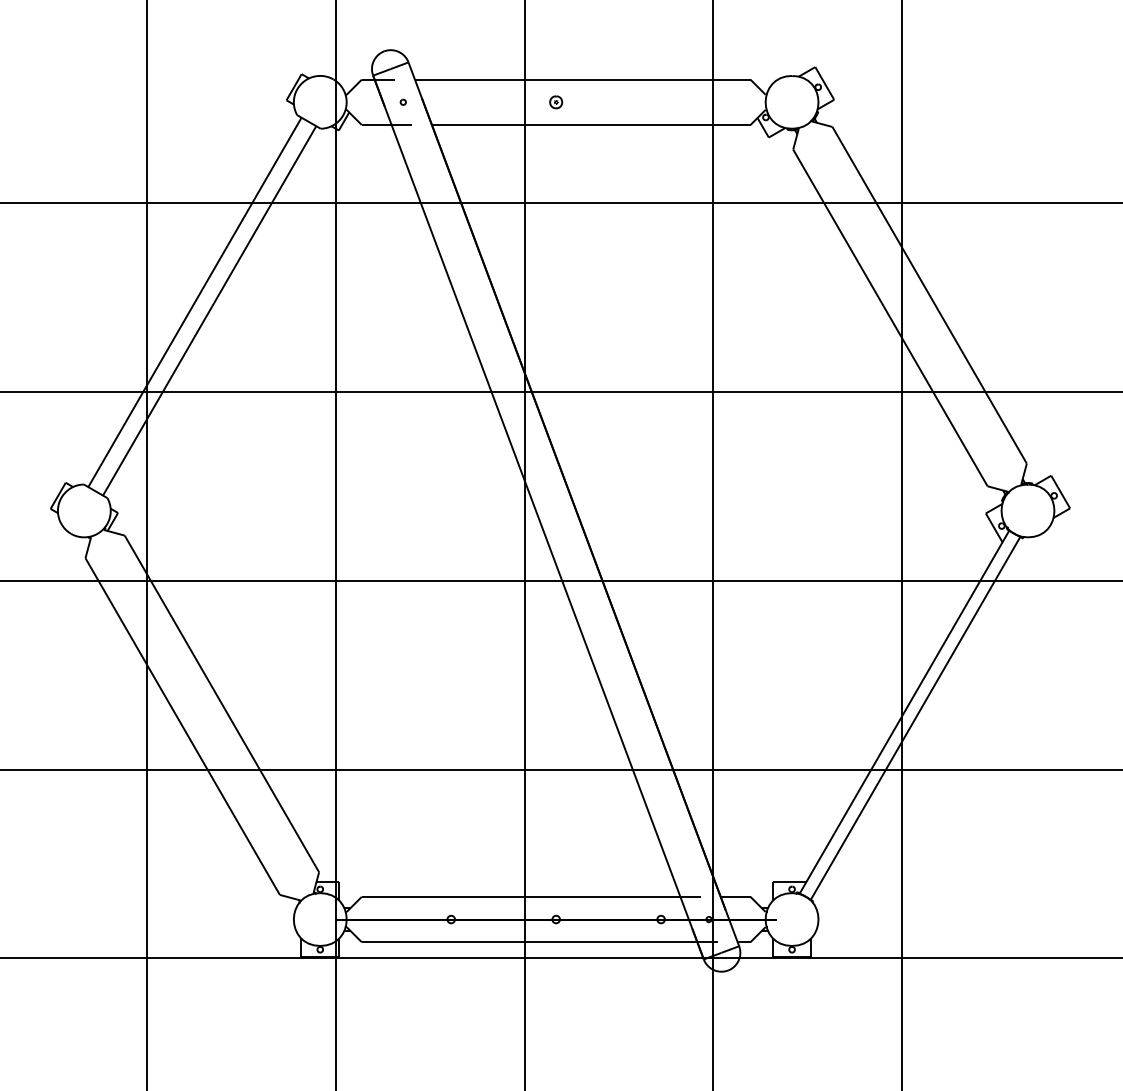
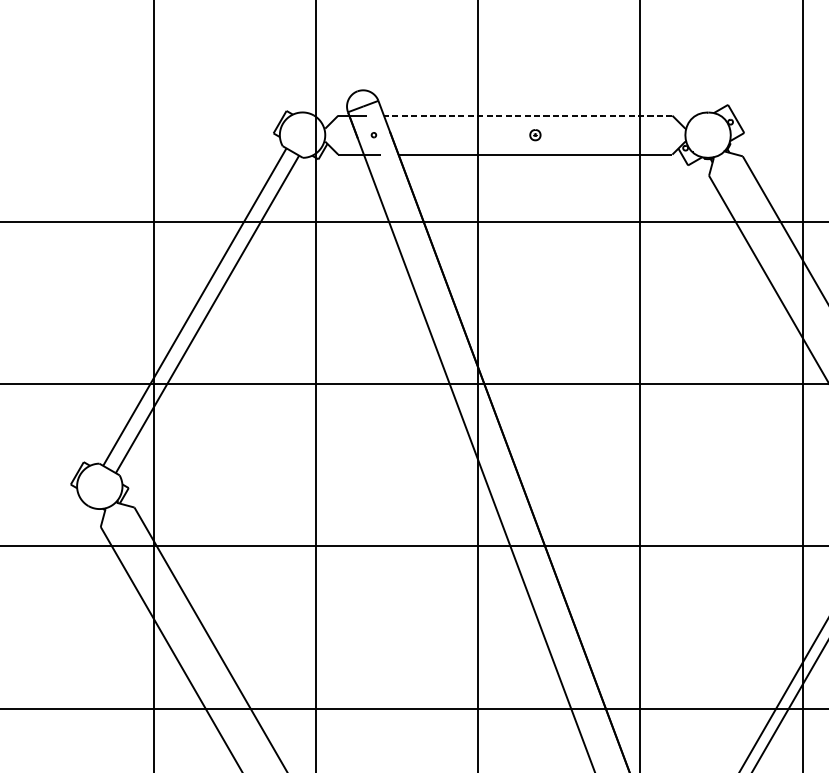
line: (582, 79) -> (527, 115), solid -> dashed
part: (556, 102) -> (535, 135), moved

